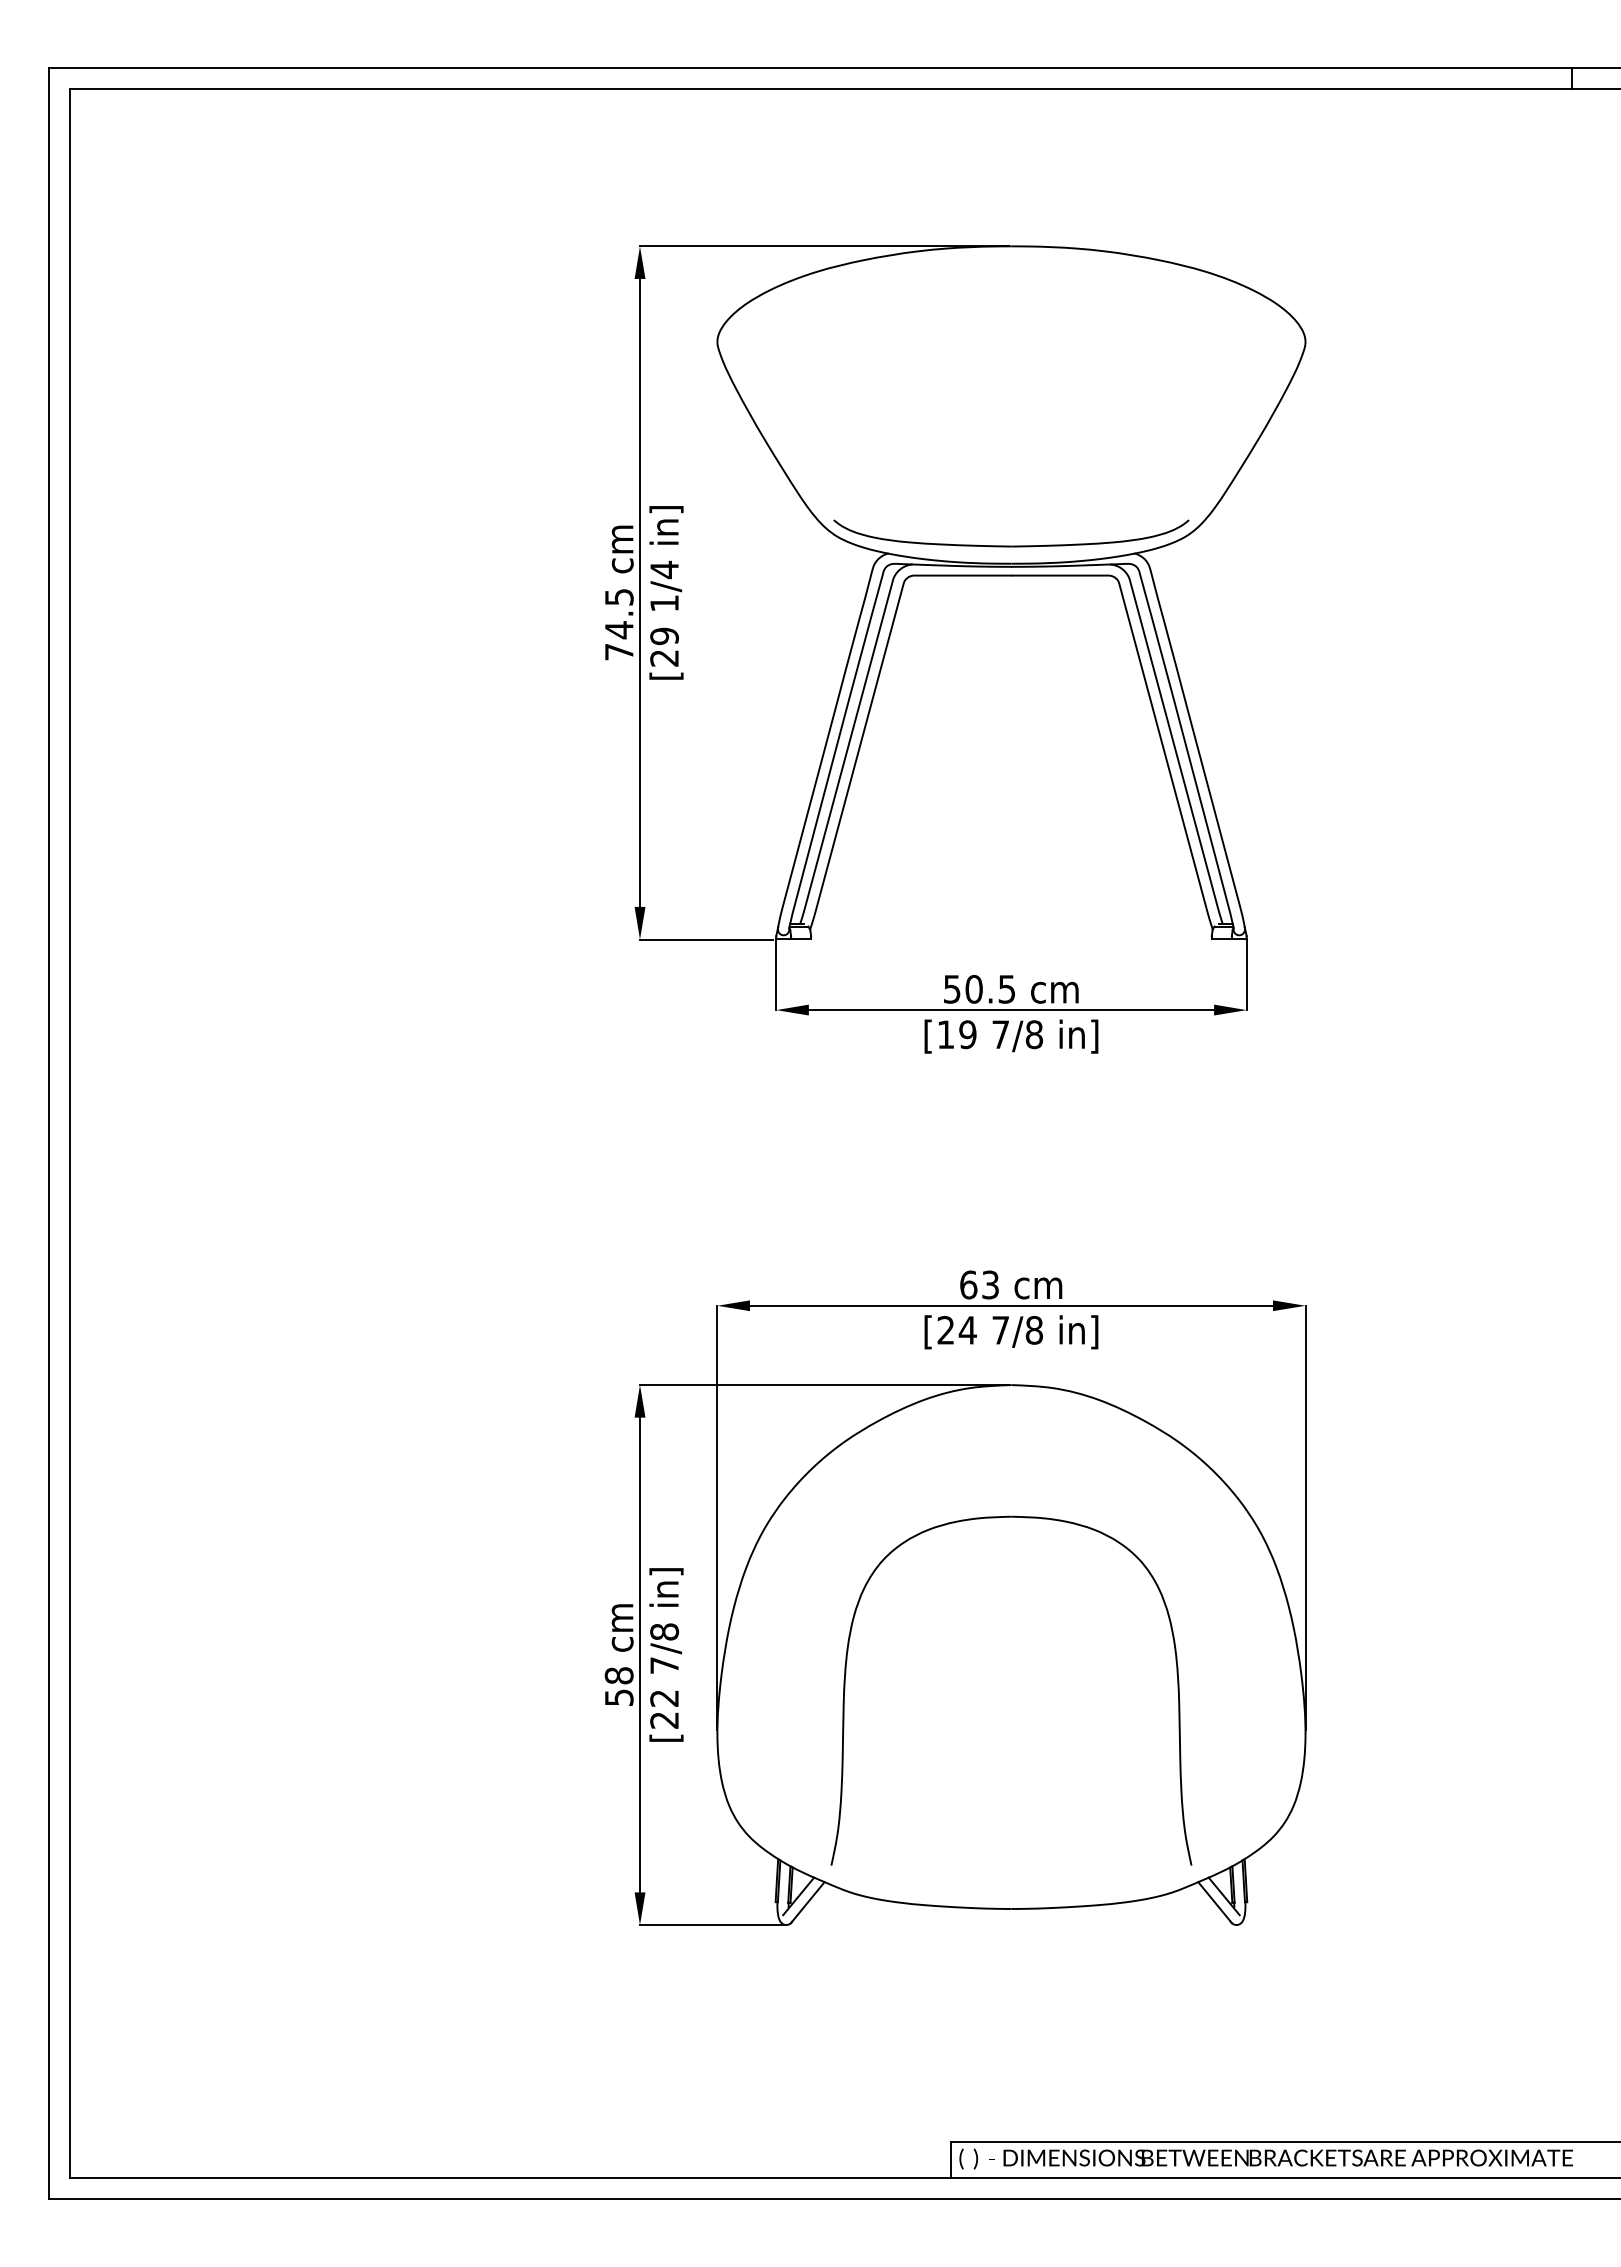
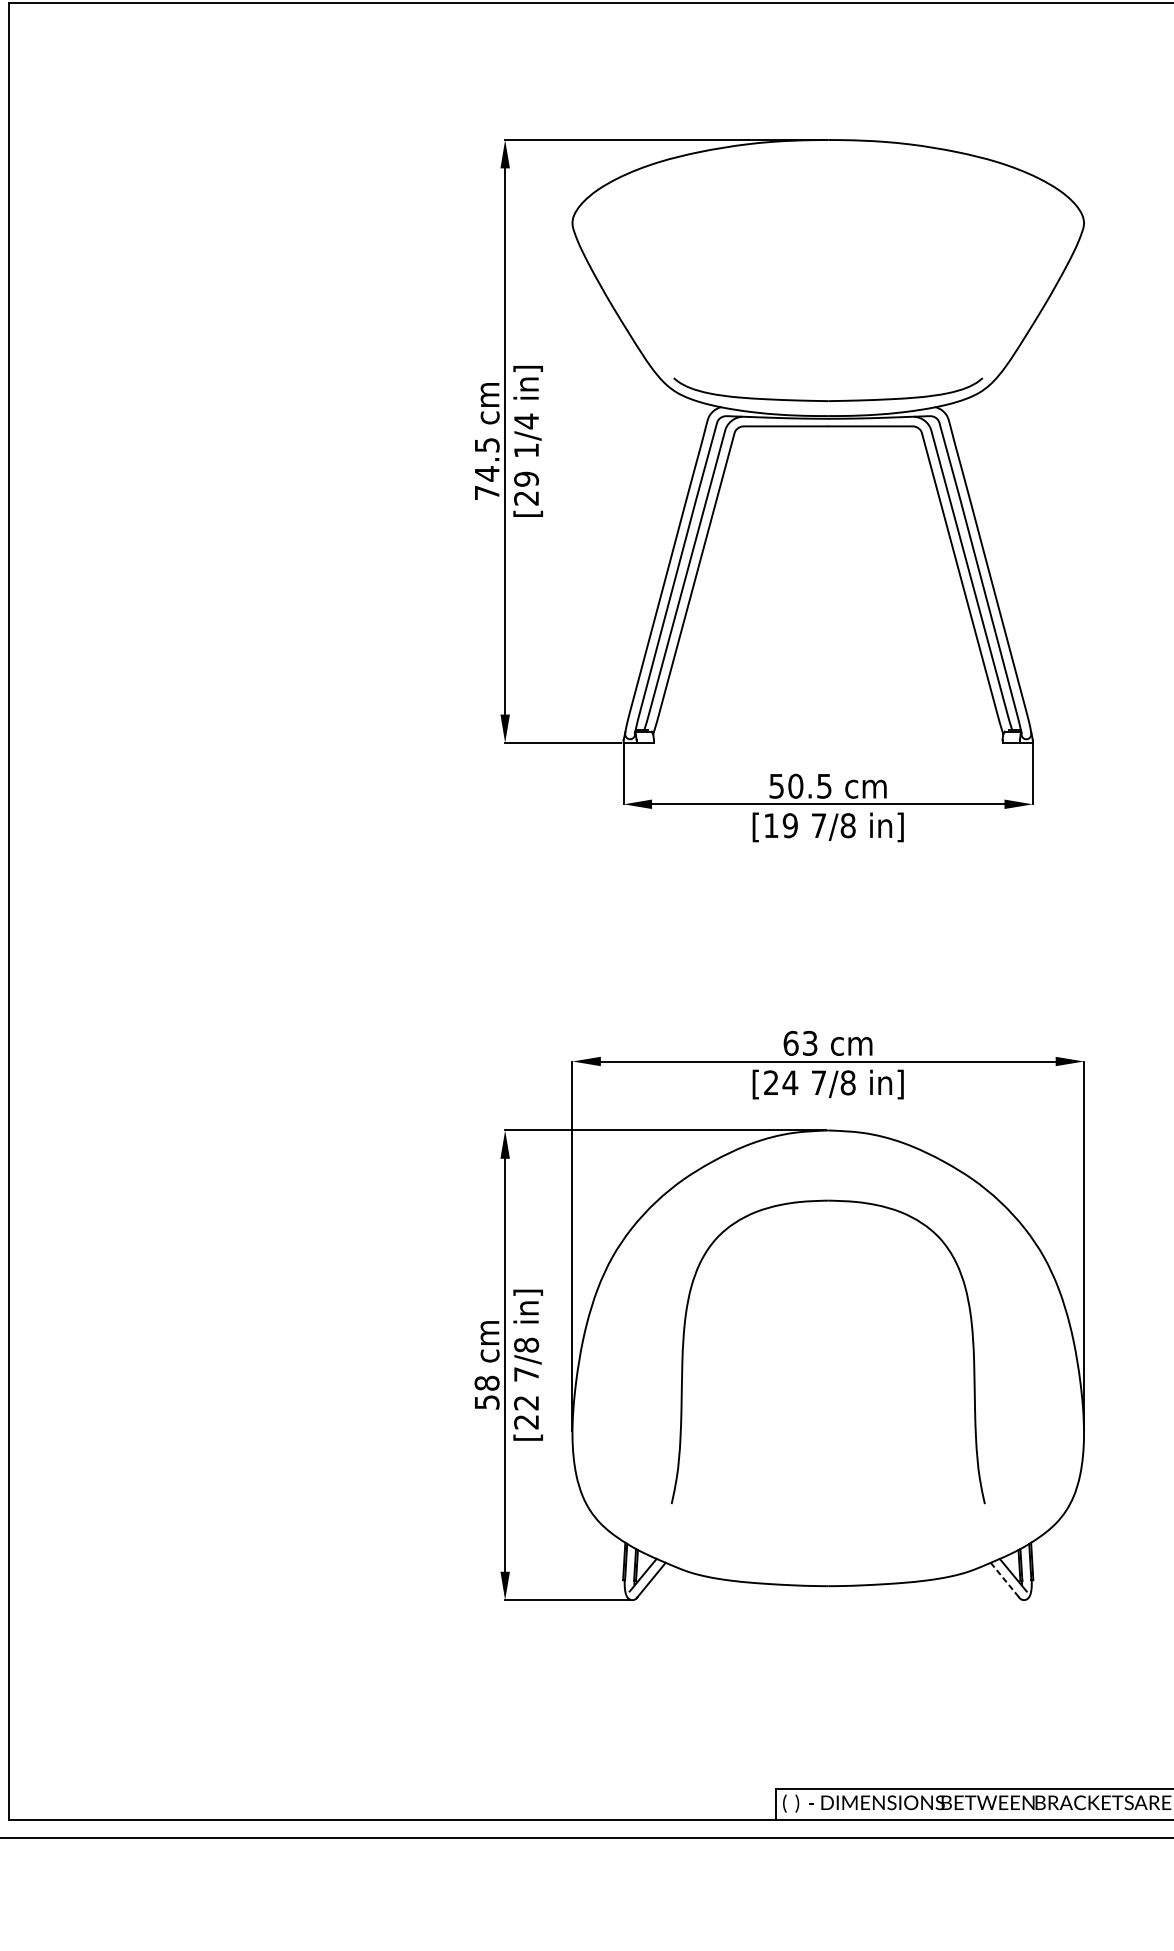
part: (1176, 1674) -> (971, 1337), moved
line: (1215, 1902) -> (1005, 1580), solid -> dashed

